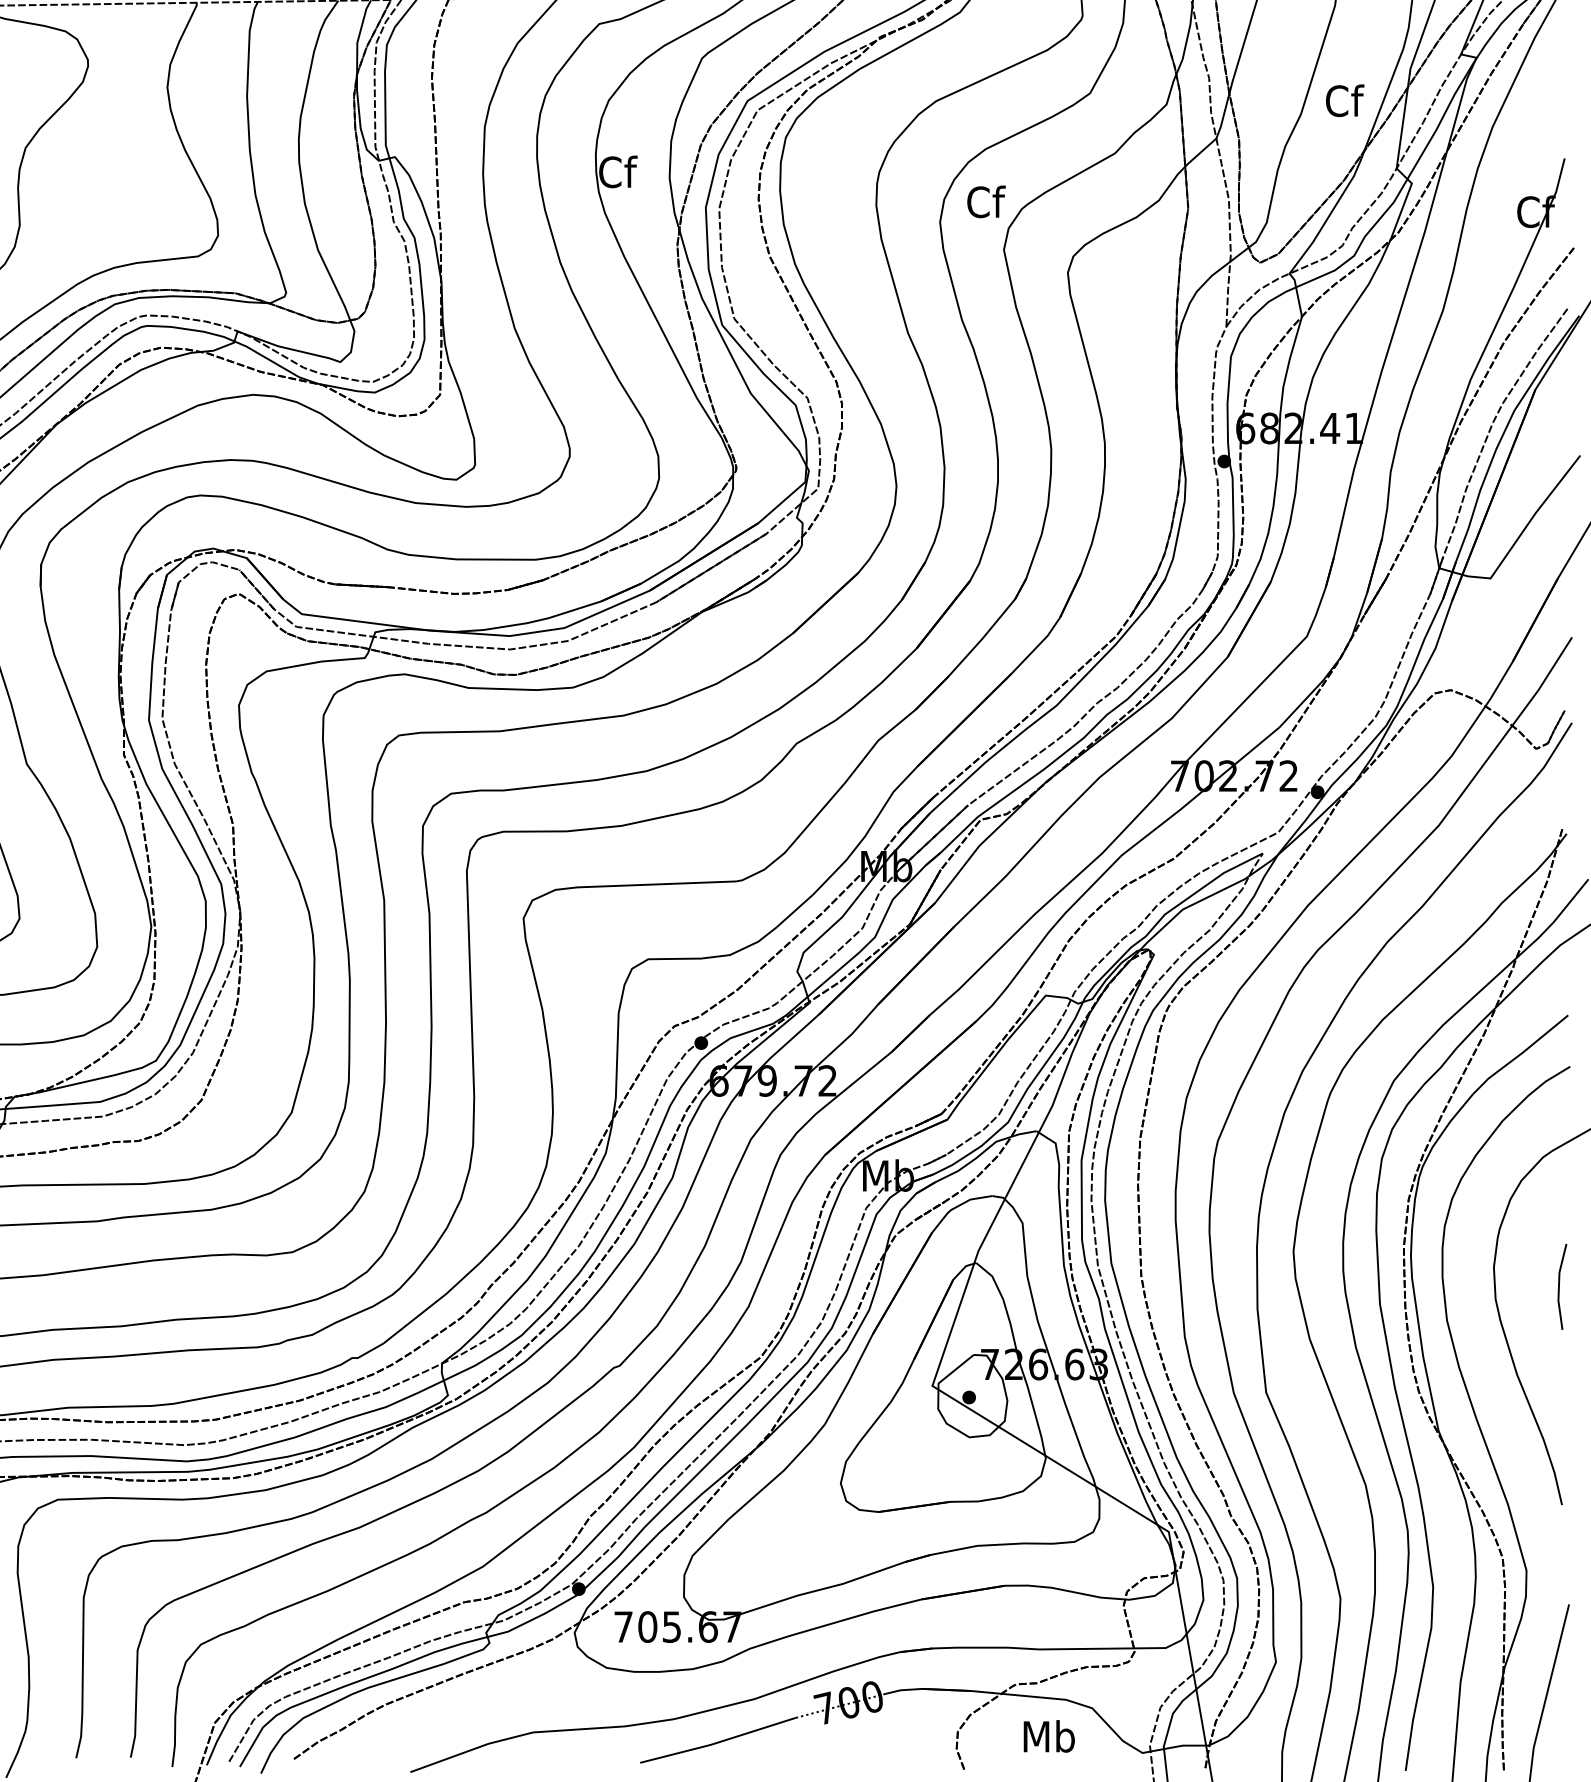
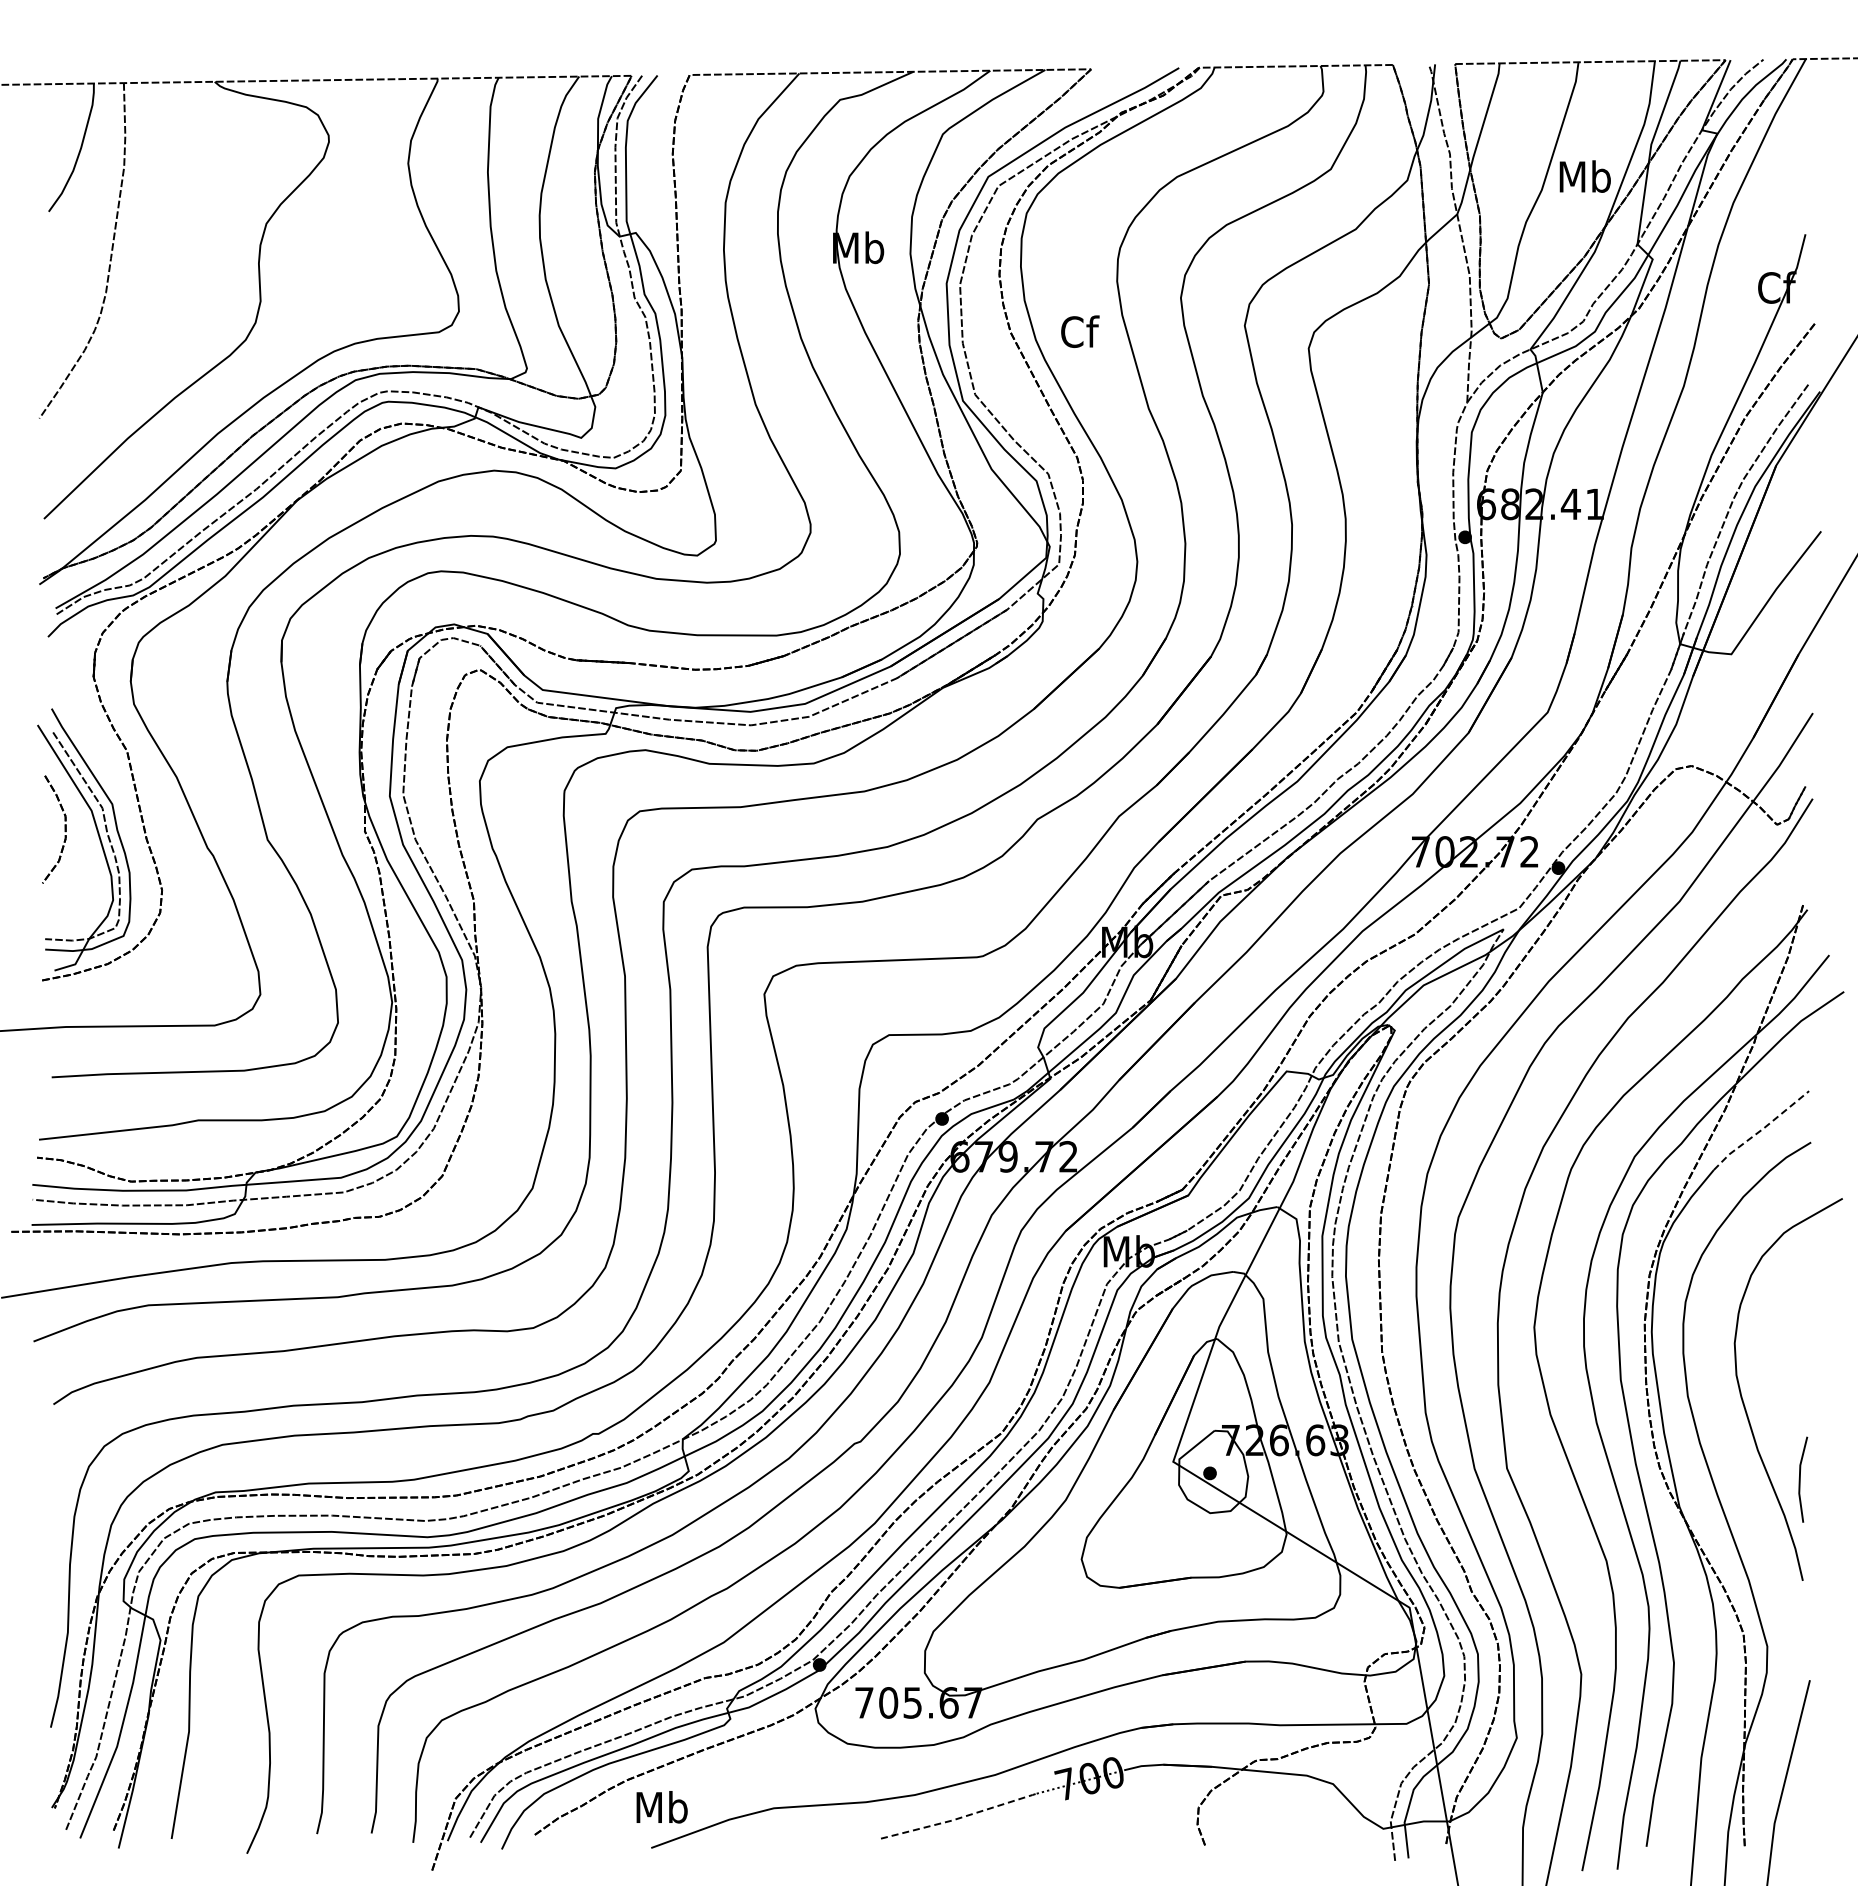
text: (1343, 100) -> (1584, 176), Cf -> Mb
text: (617, 171) -> (858, 247), Cf -> Mb
text: (986, 201) -> (1080, 331), moved
line: (1520, 1054) -> (1761, 1130), solid -> dashed
line: (1559, 1286) -> (1800, 1479), moved
text: (1048, 1736) -> (661, 1807), moved
line: (719, 1741) -> (960, 1817), solid -> dashed

